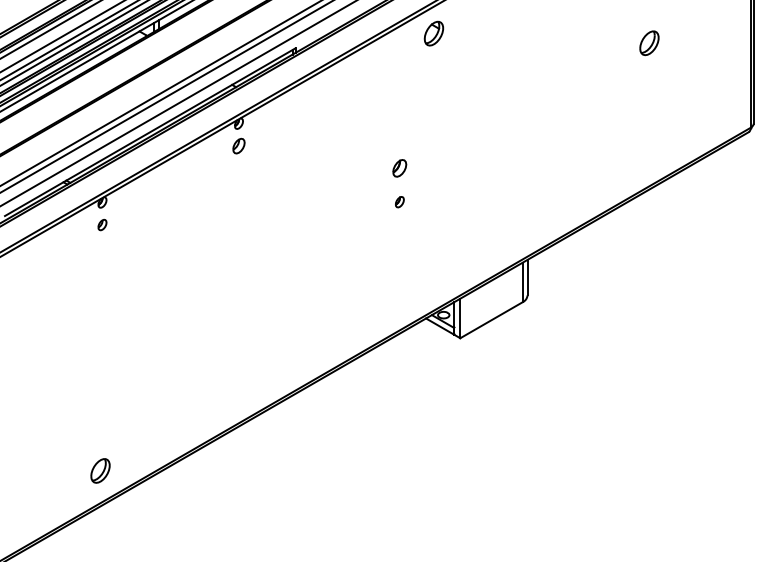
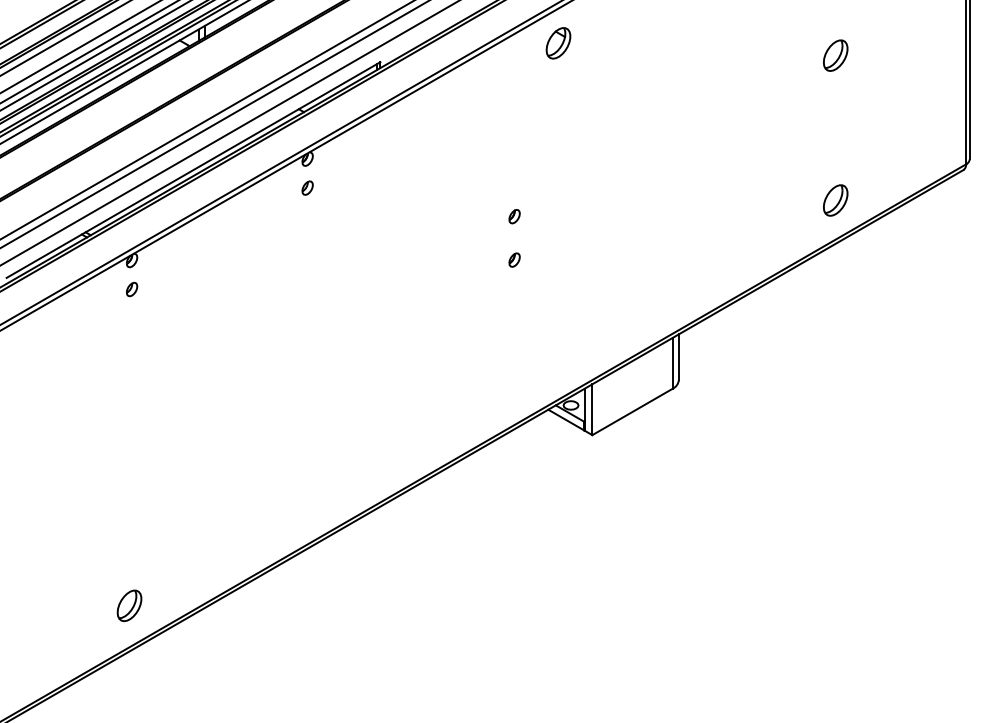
part: (238, 146) -> (307, 188), size x0.71
part: (649, 155) -> (835, 200), added
part: (399, 168) -> (514, 216), size x0.62

